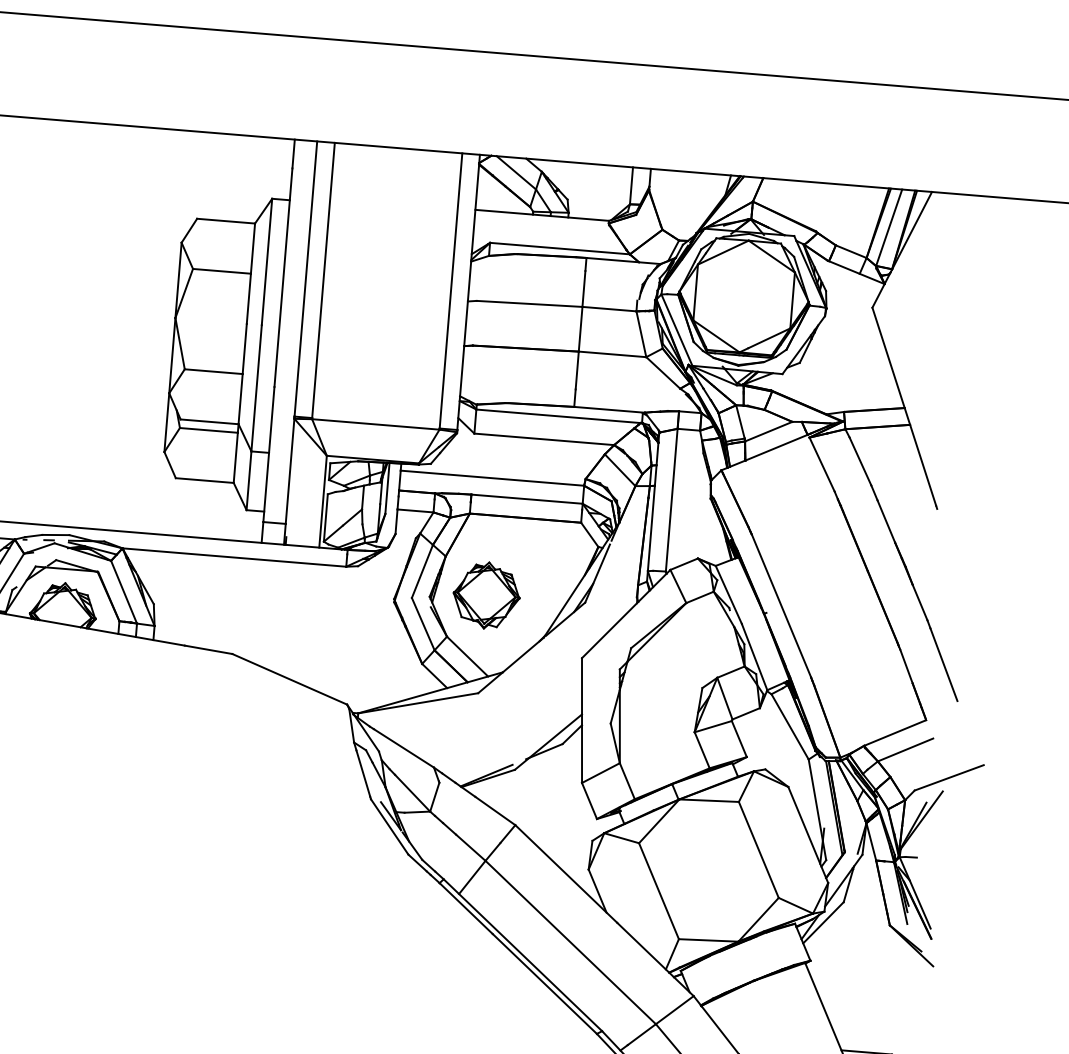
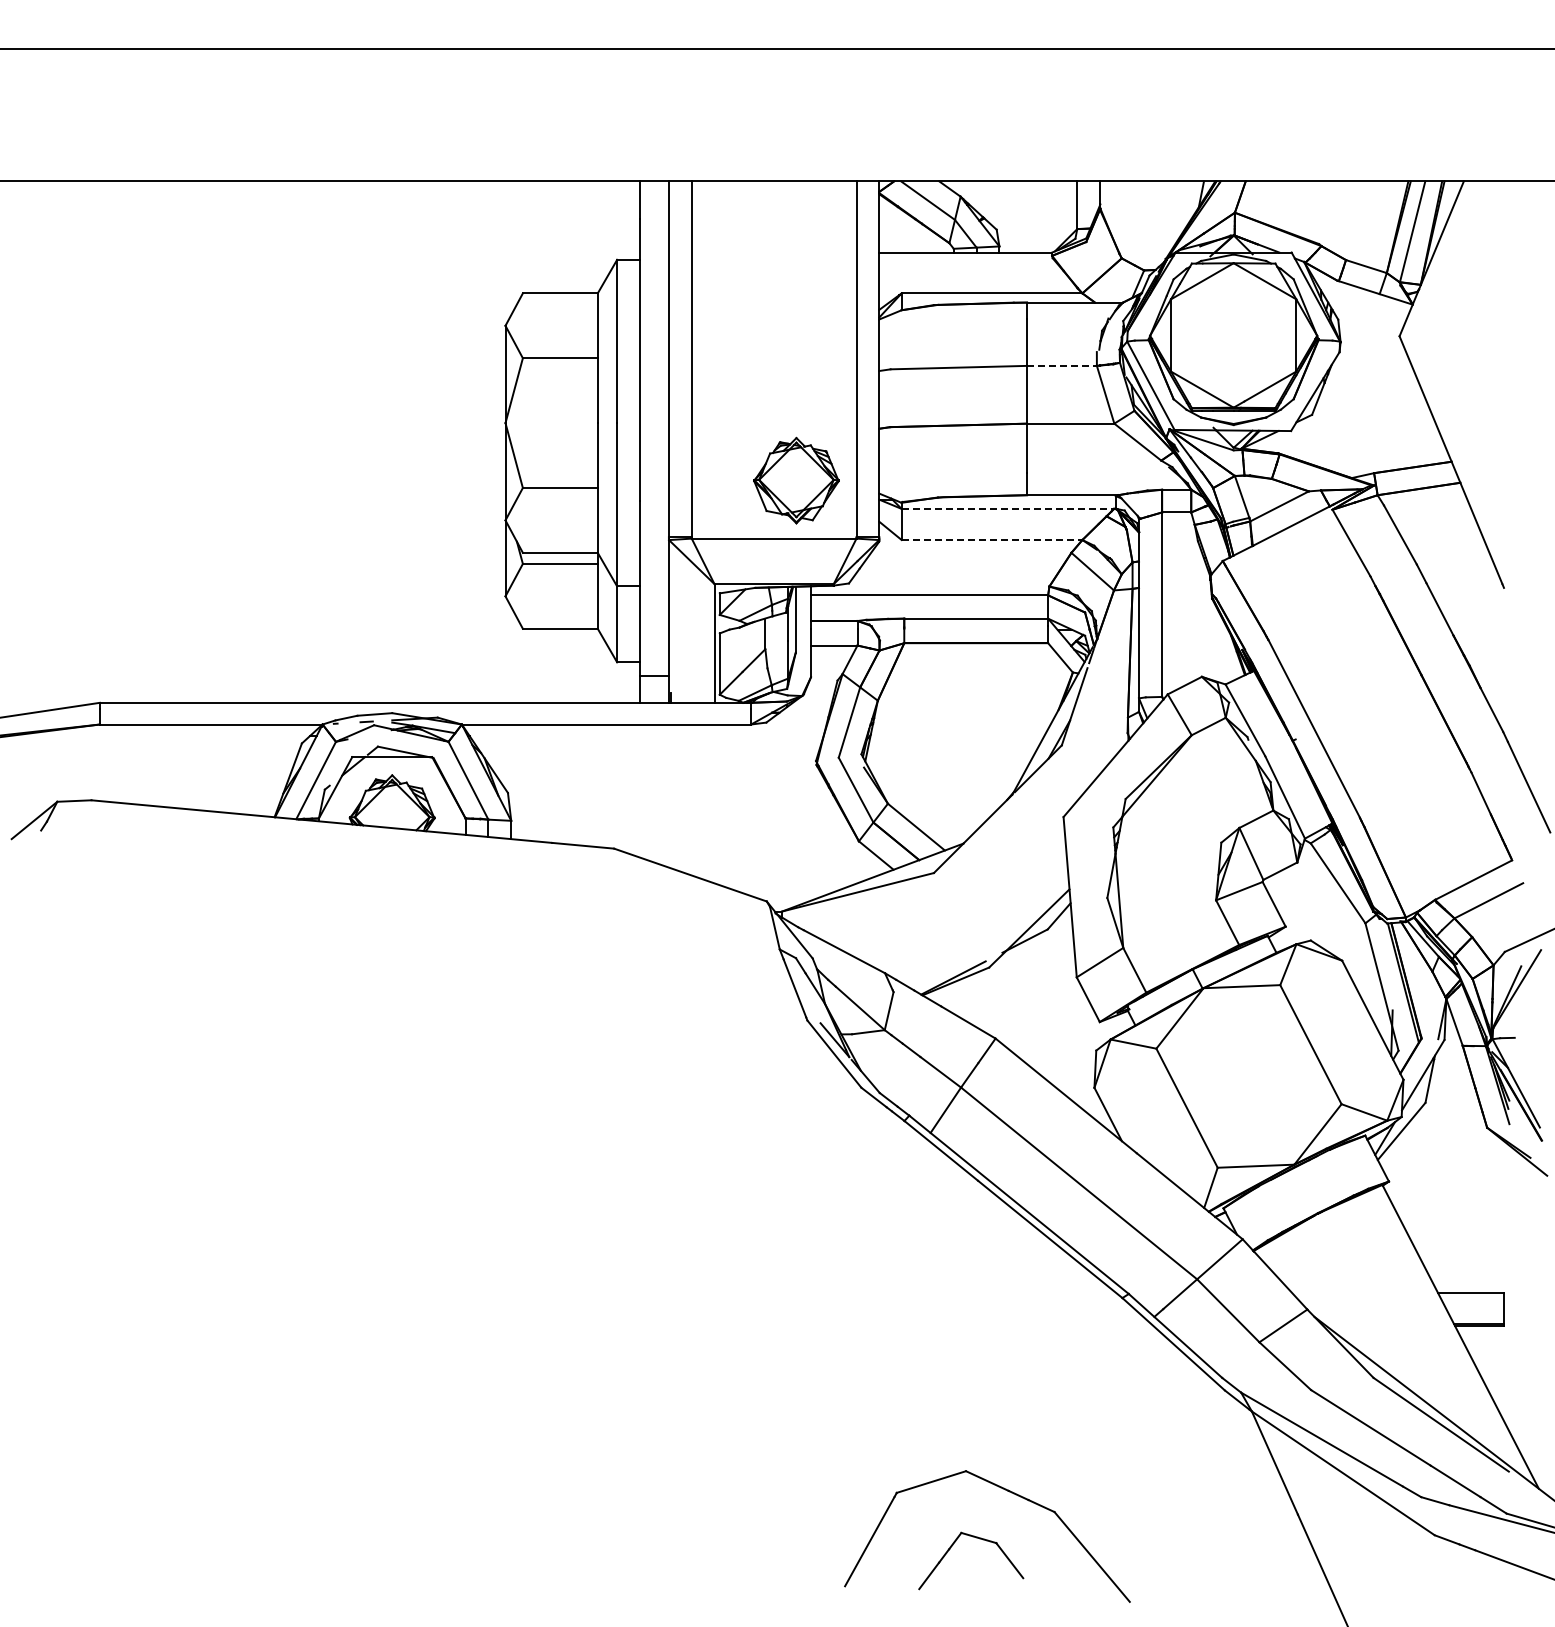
line: (609, 308) -> (1061, 365), solid -> dashed
line: (559, 416) -> (1008, 508), solid -> dashed
line: (544, 439) -> (992, 540), solid -> dashed
part: (486, 595) -> (796, 480), moved

